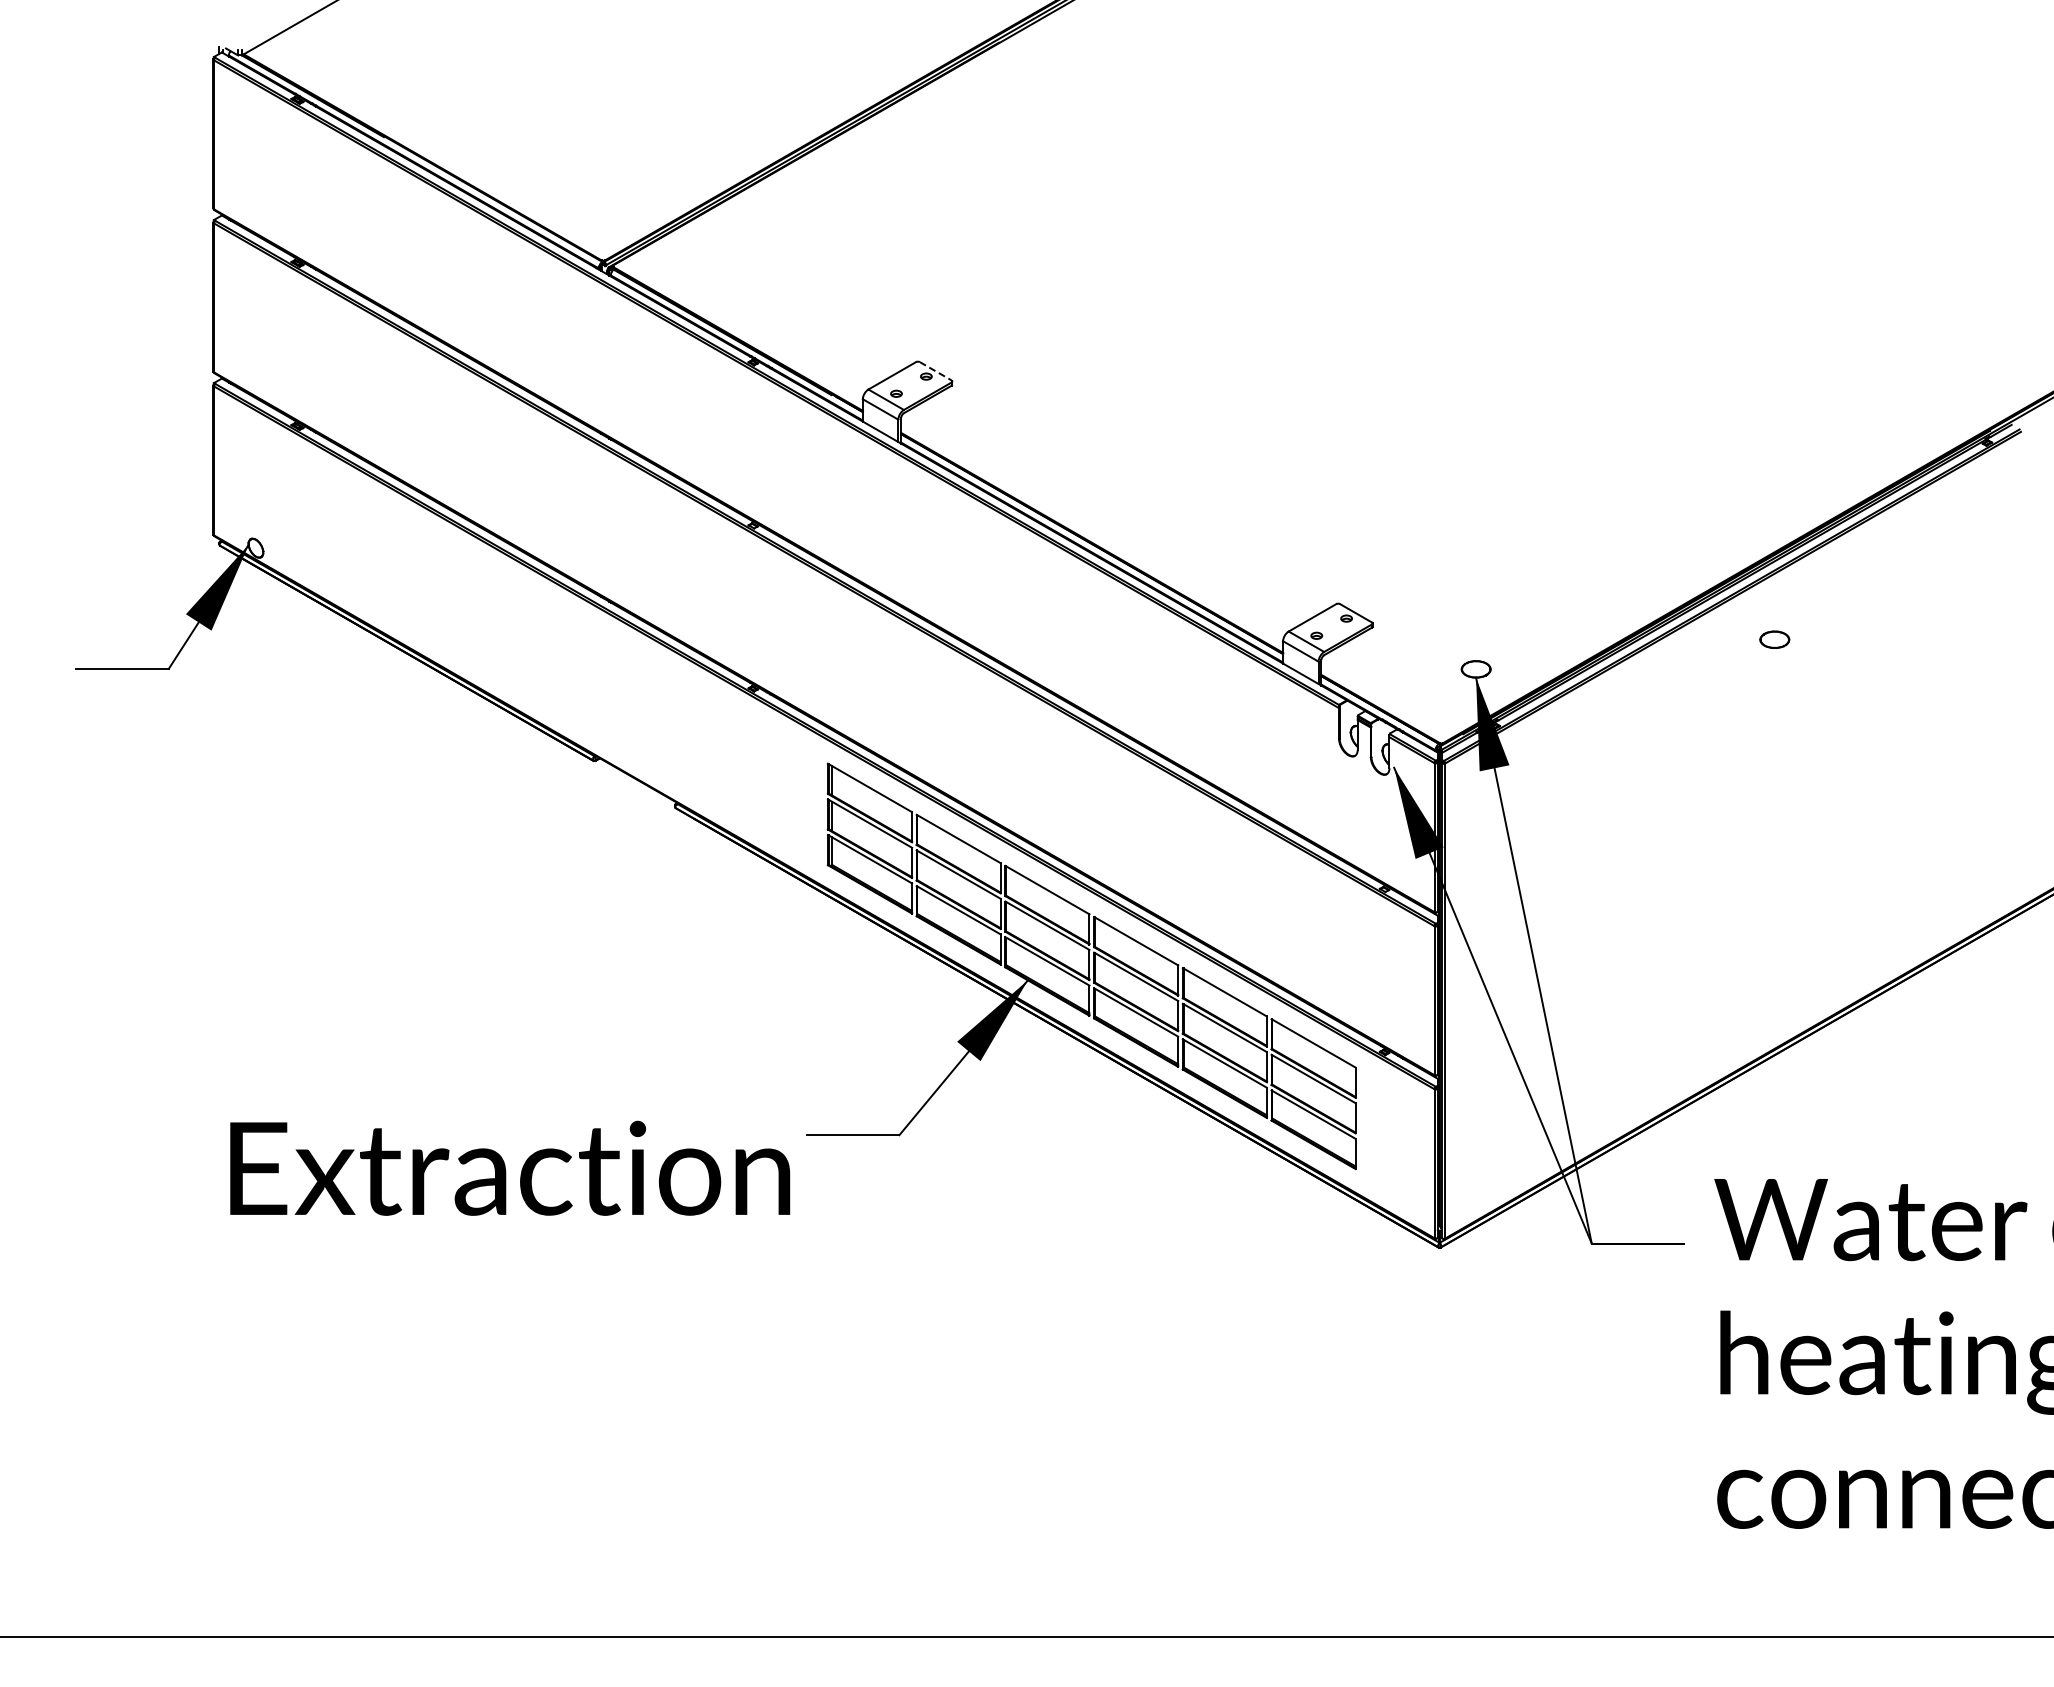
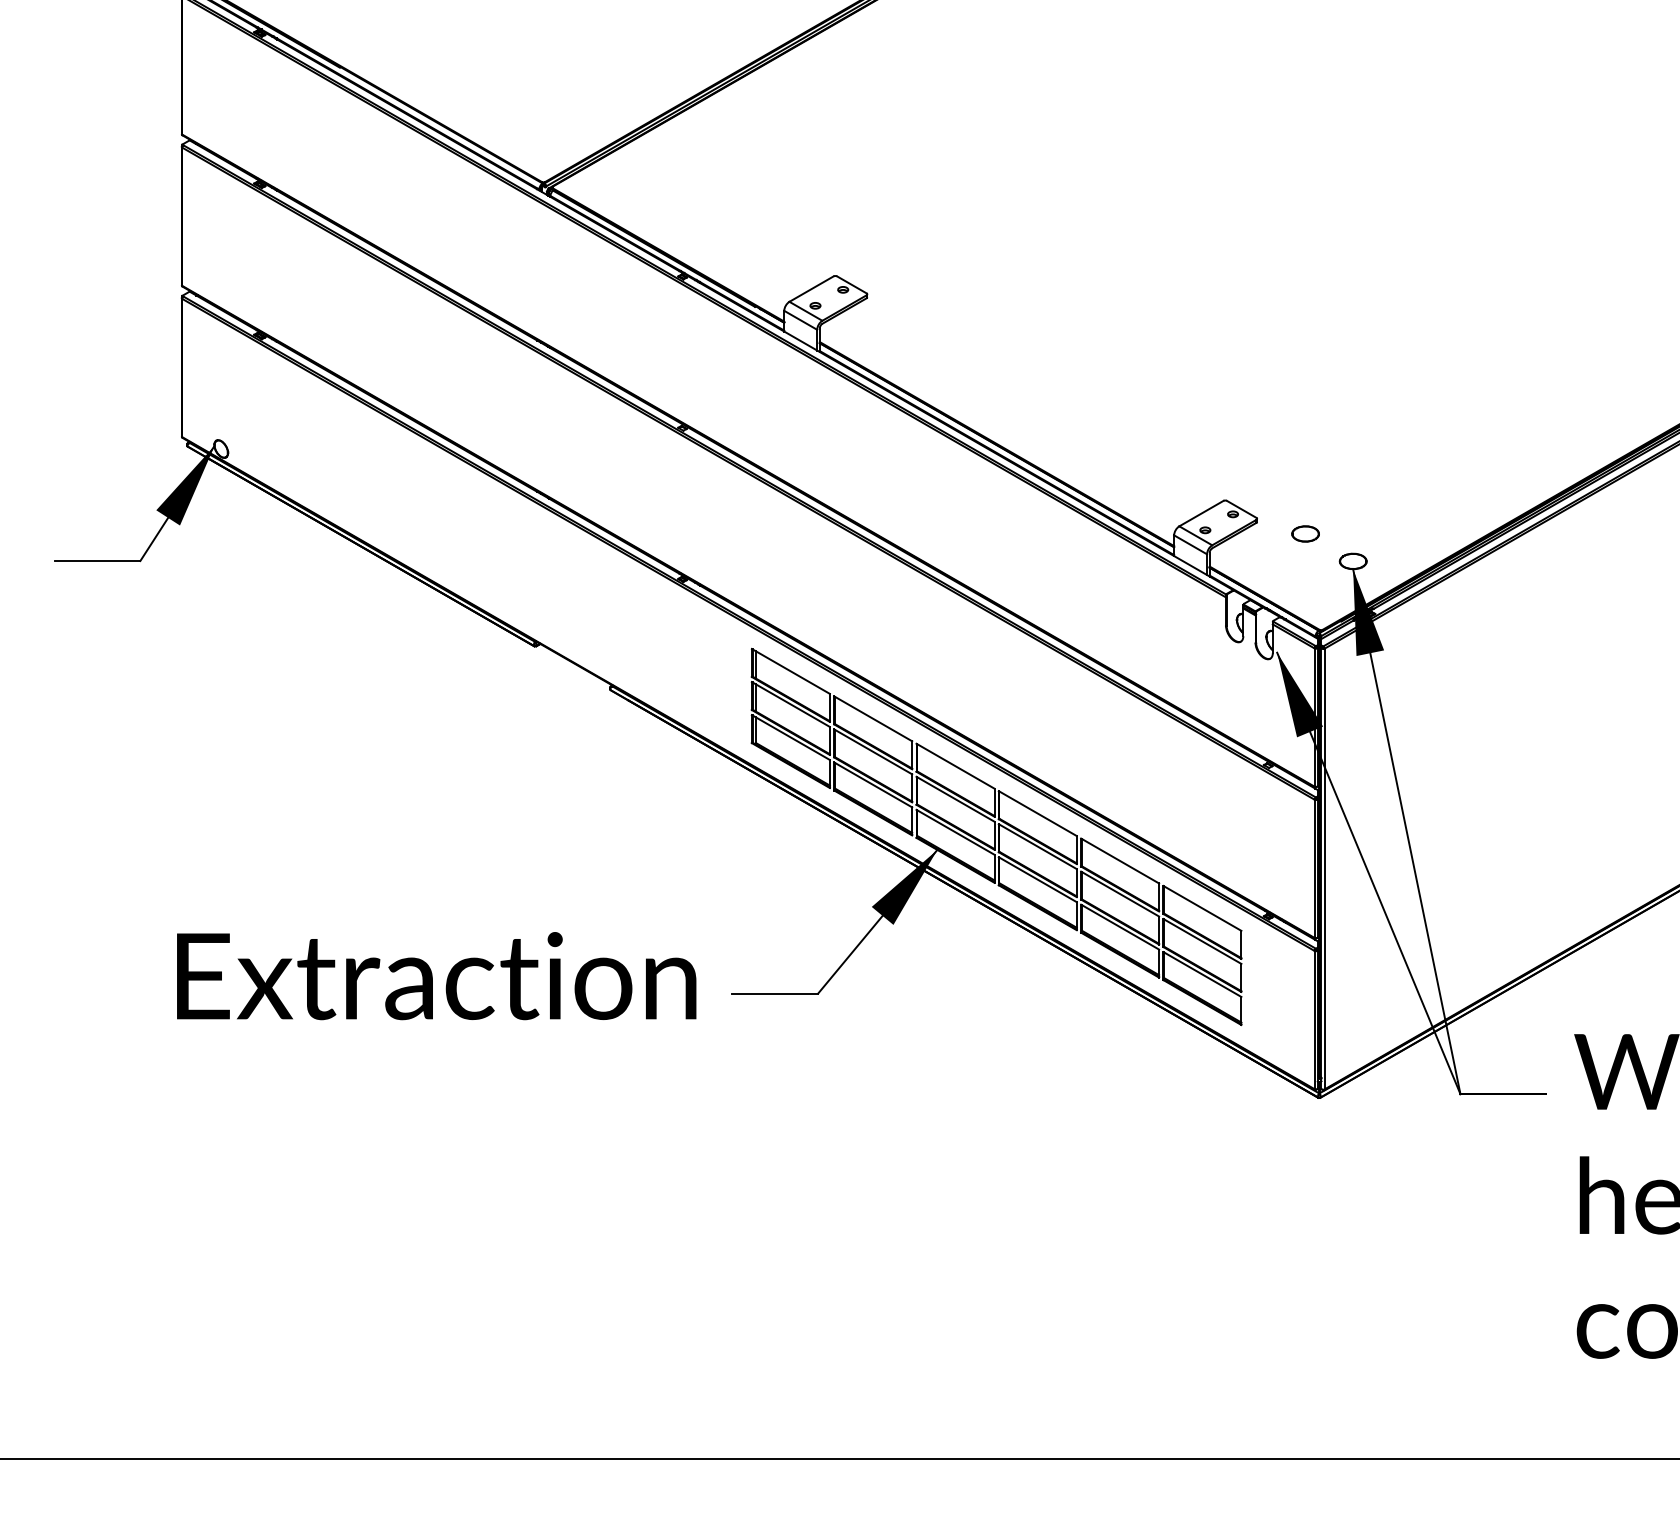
line: (936, 371) -> (852, 285), dashed -> solid
part: (1774, 639) -> (1305, 533), moved
text: (510, 1167) -> (436, 975), moved

